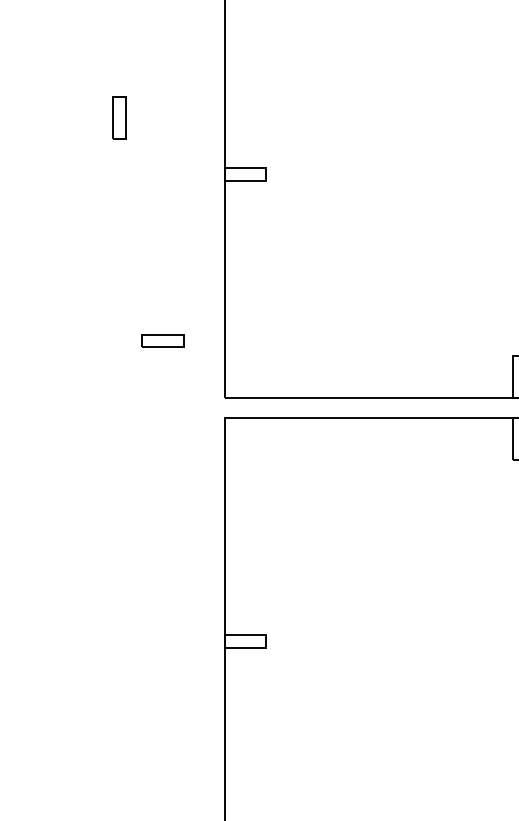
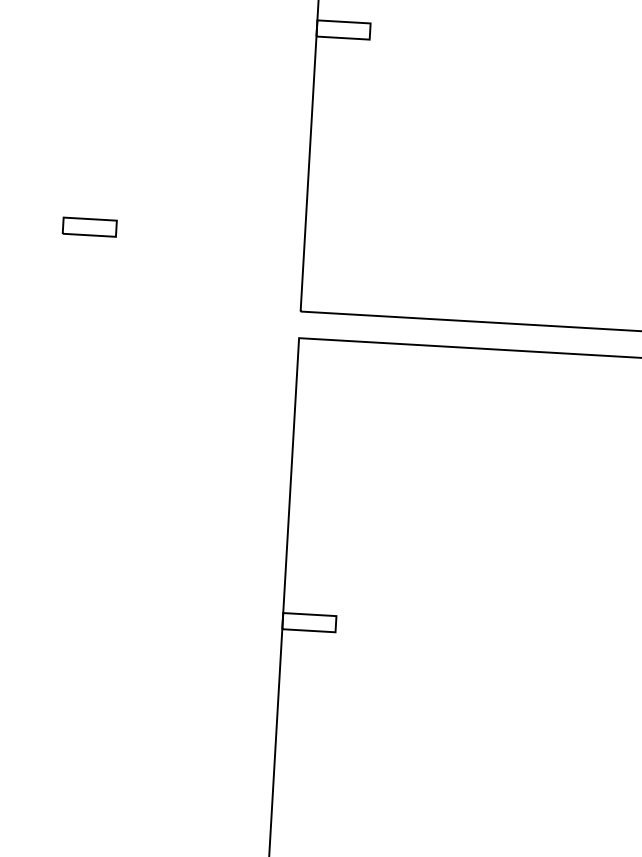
part: (162, 340) -> (88, 226), moved

